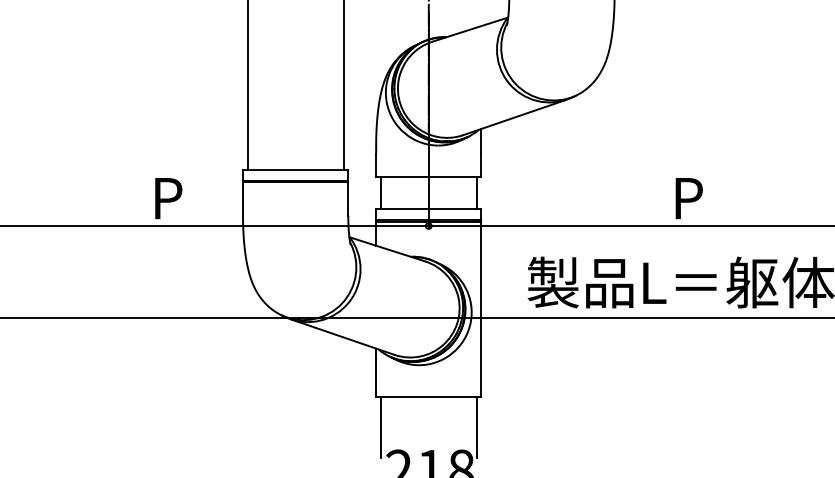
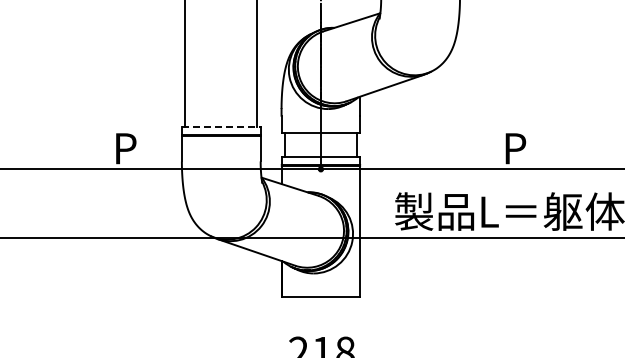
line: (295, 170) -> (221, 127), solid -> dashed
line: (380, 426) -> (284, 319), removed
line: (476, 426) -> (356, 319), removed

